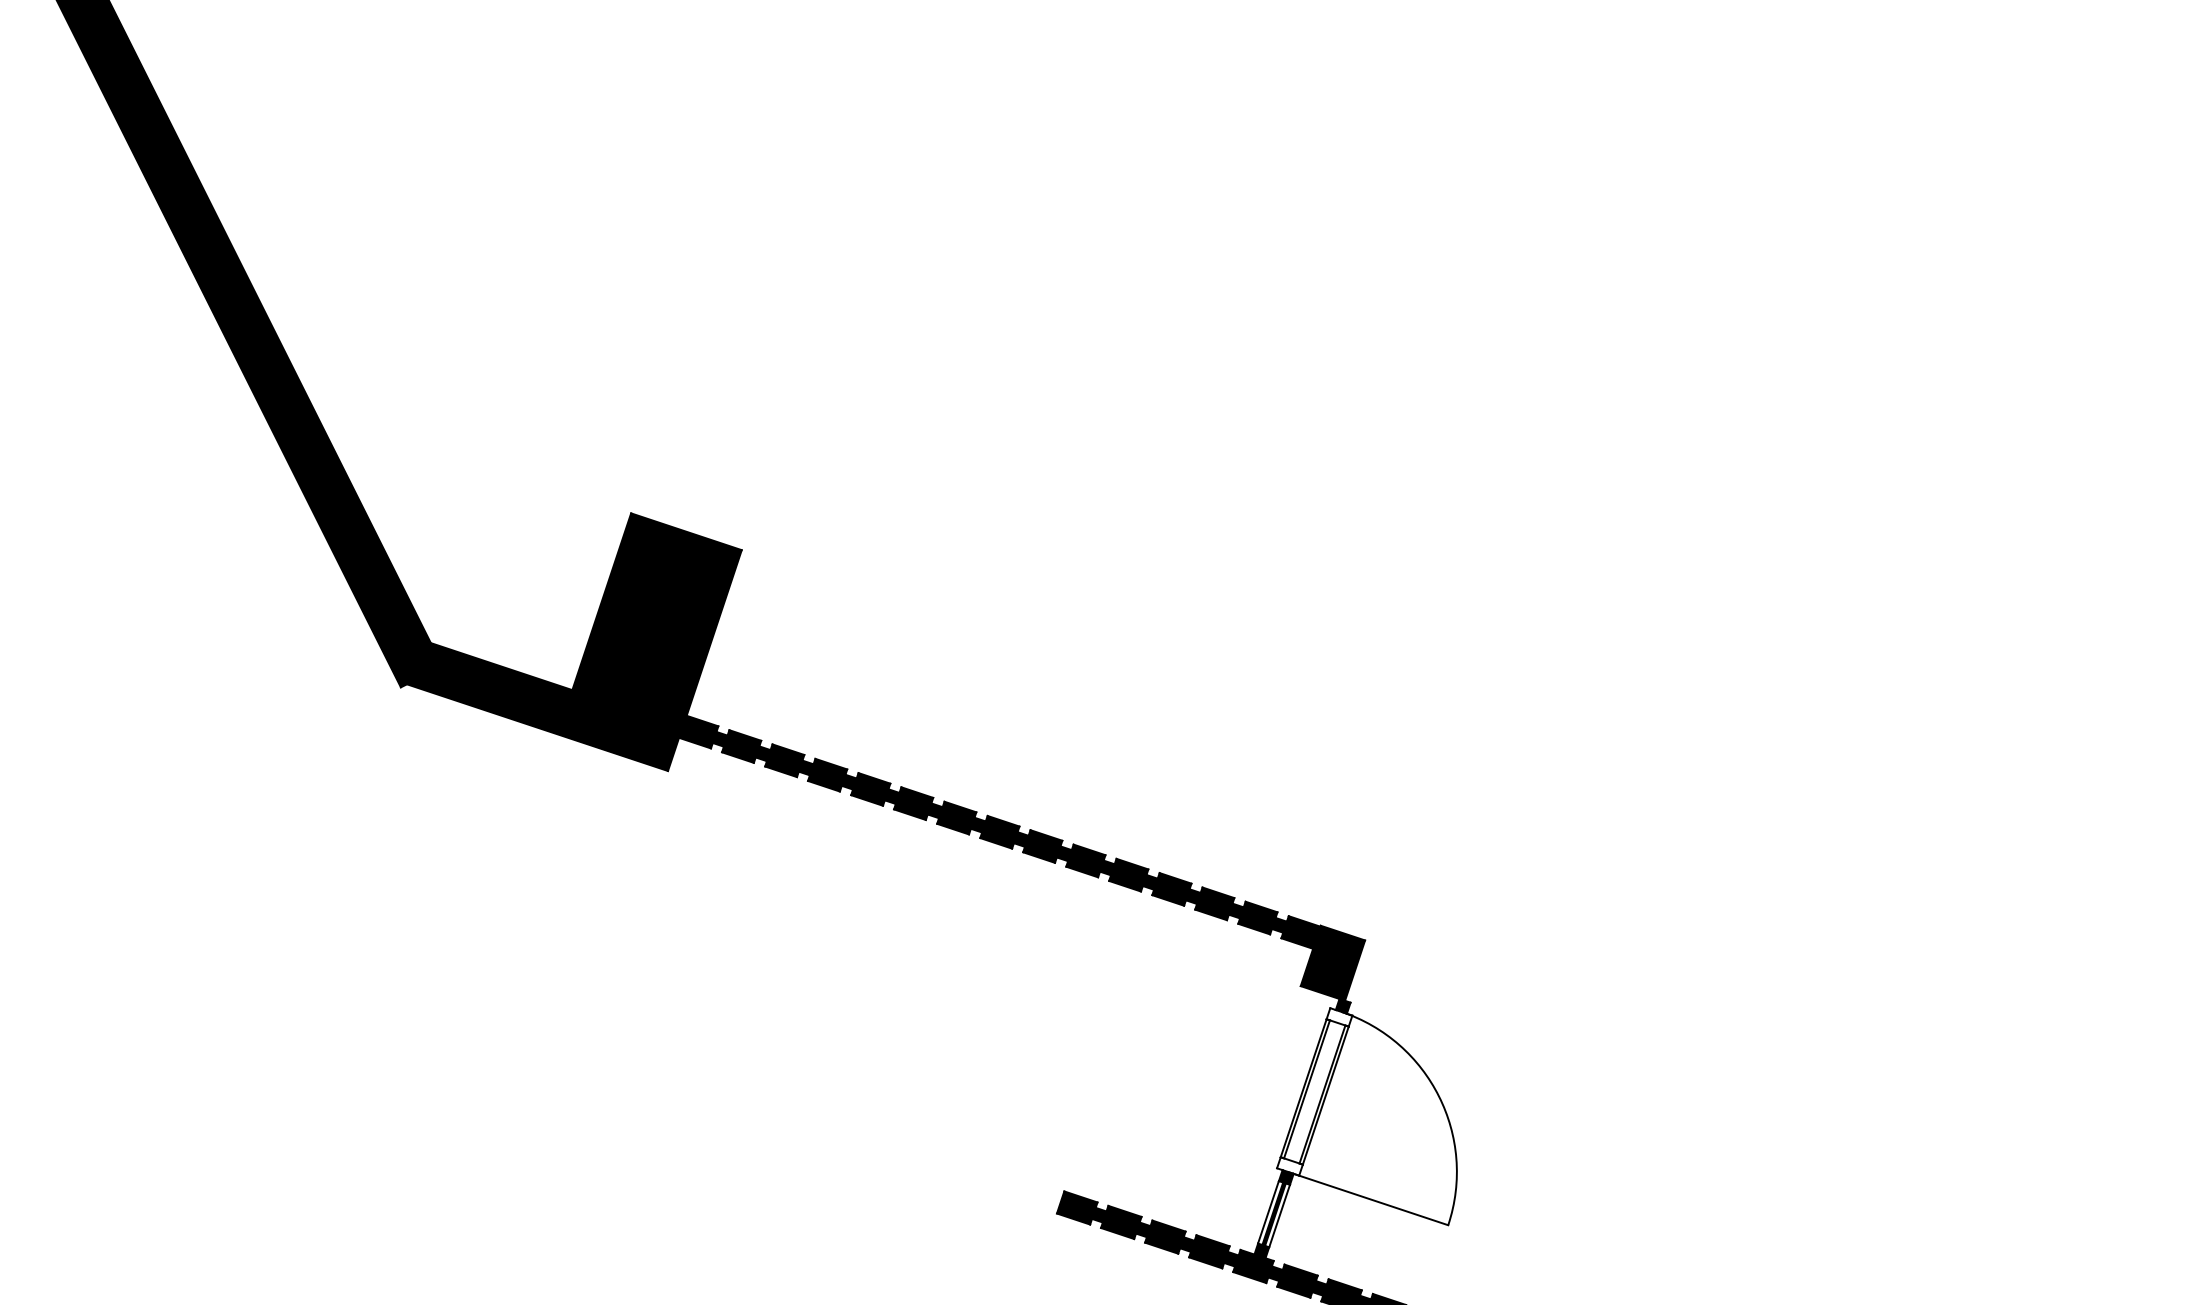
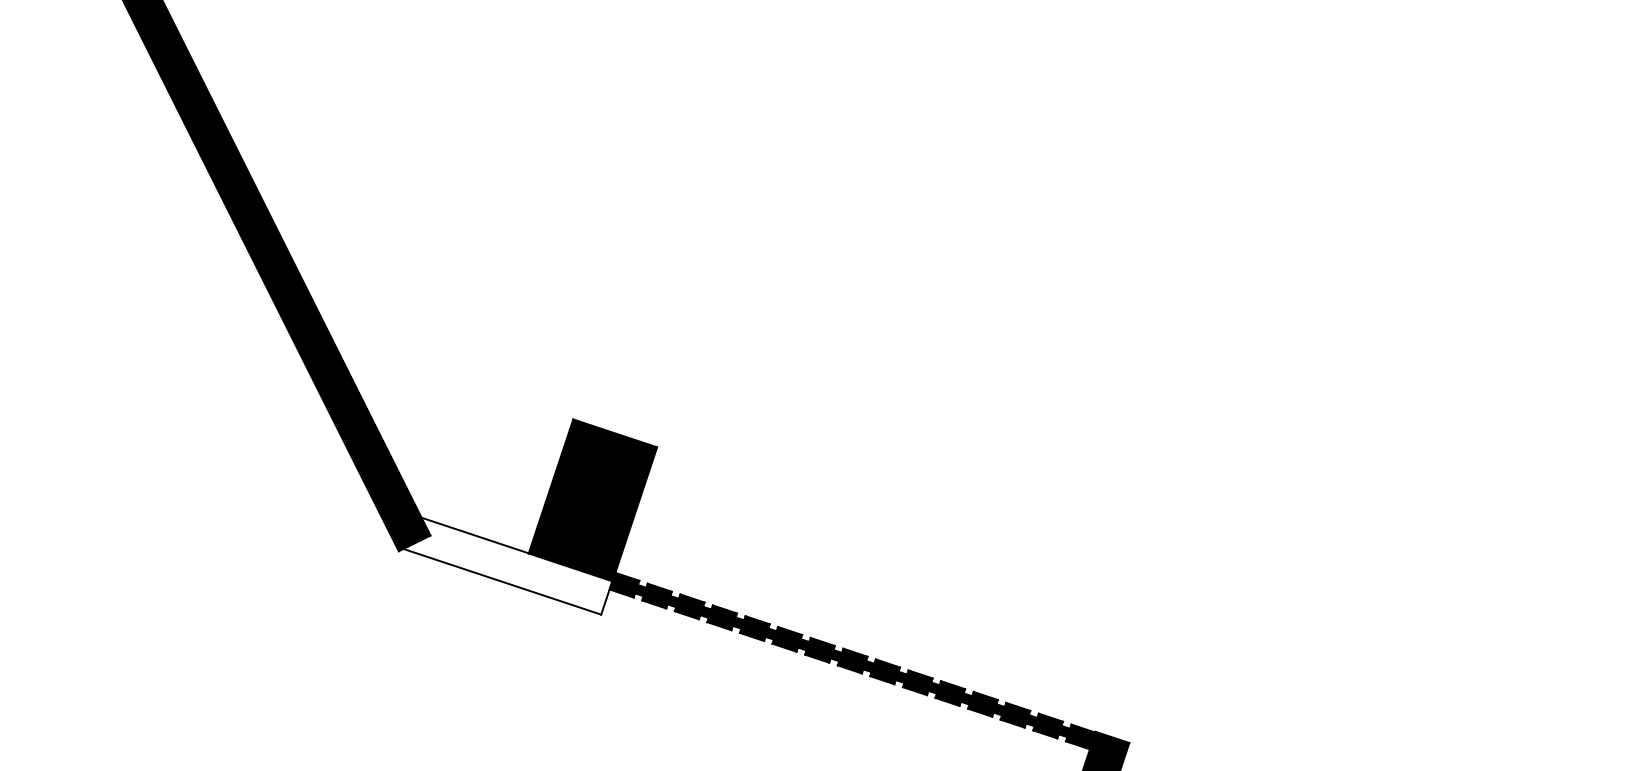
fill: (540, 704) -> (504, 564), removed

